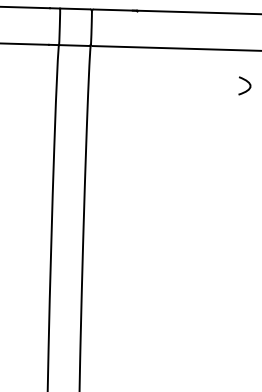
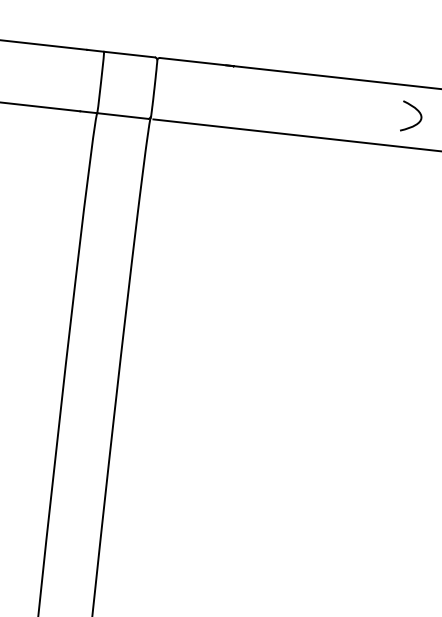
curve: (245, 81) -> (413, 109), moved

